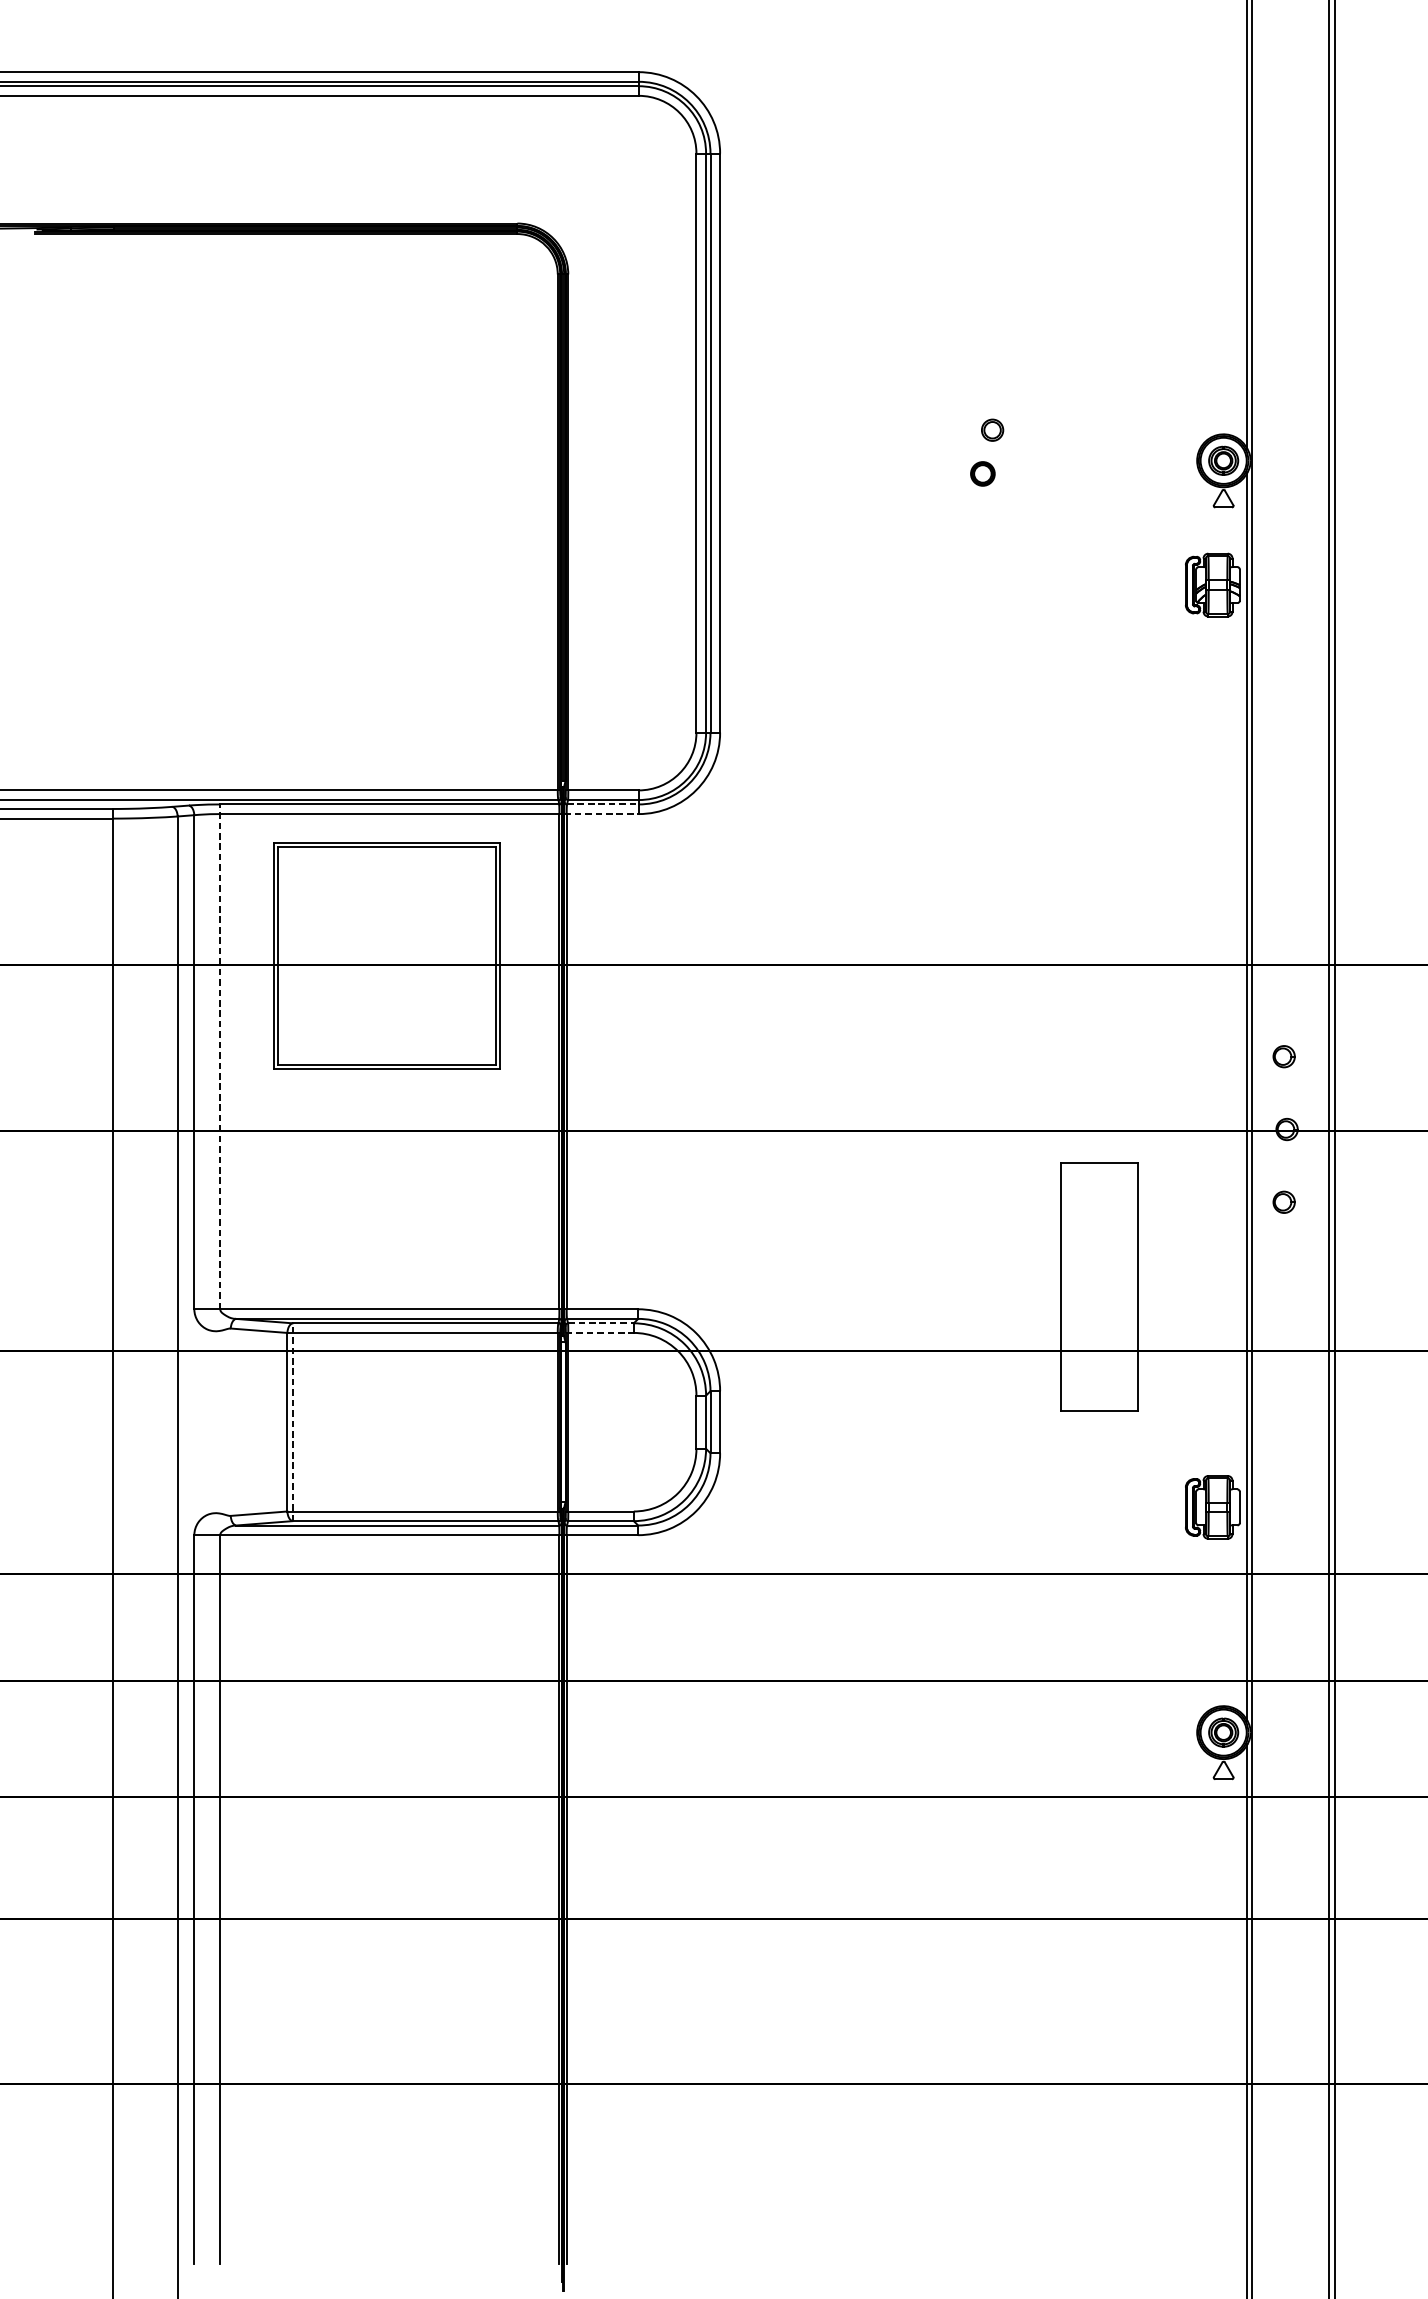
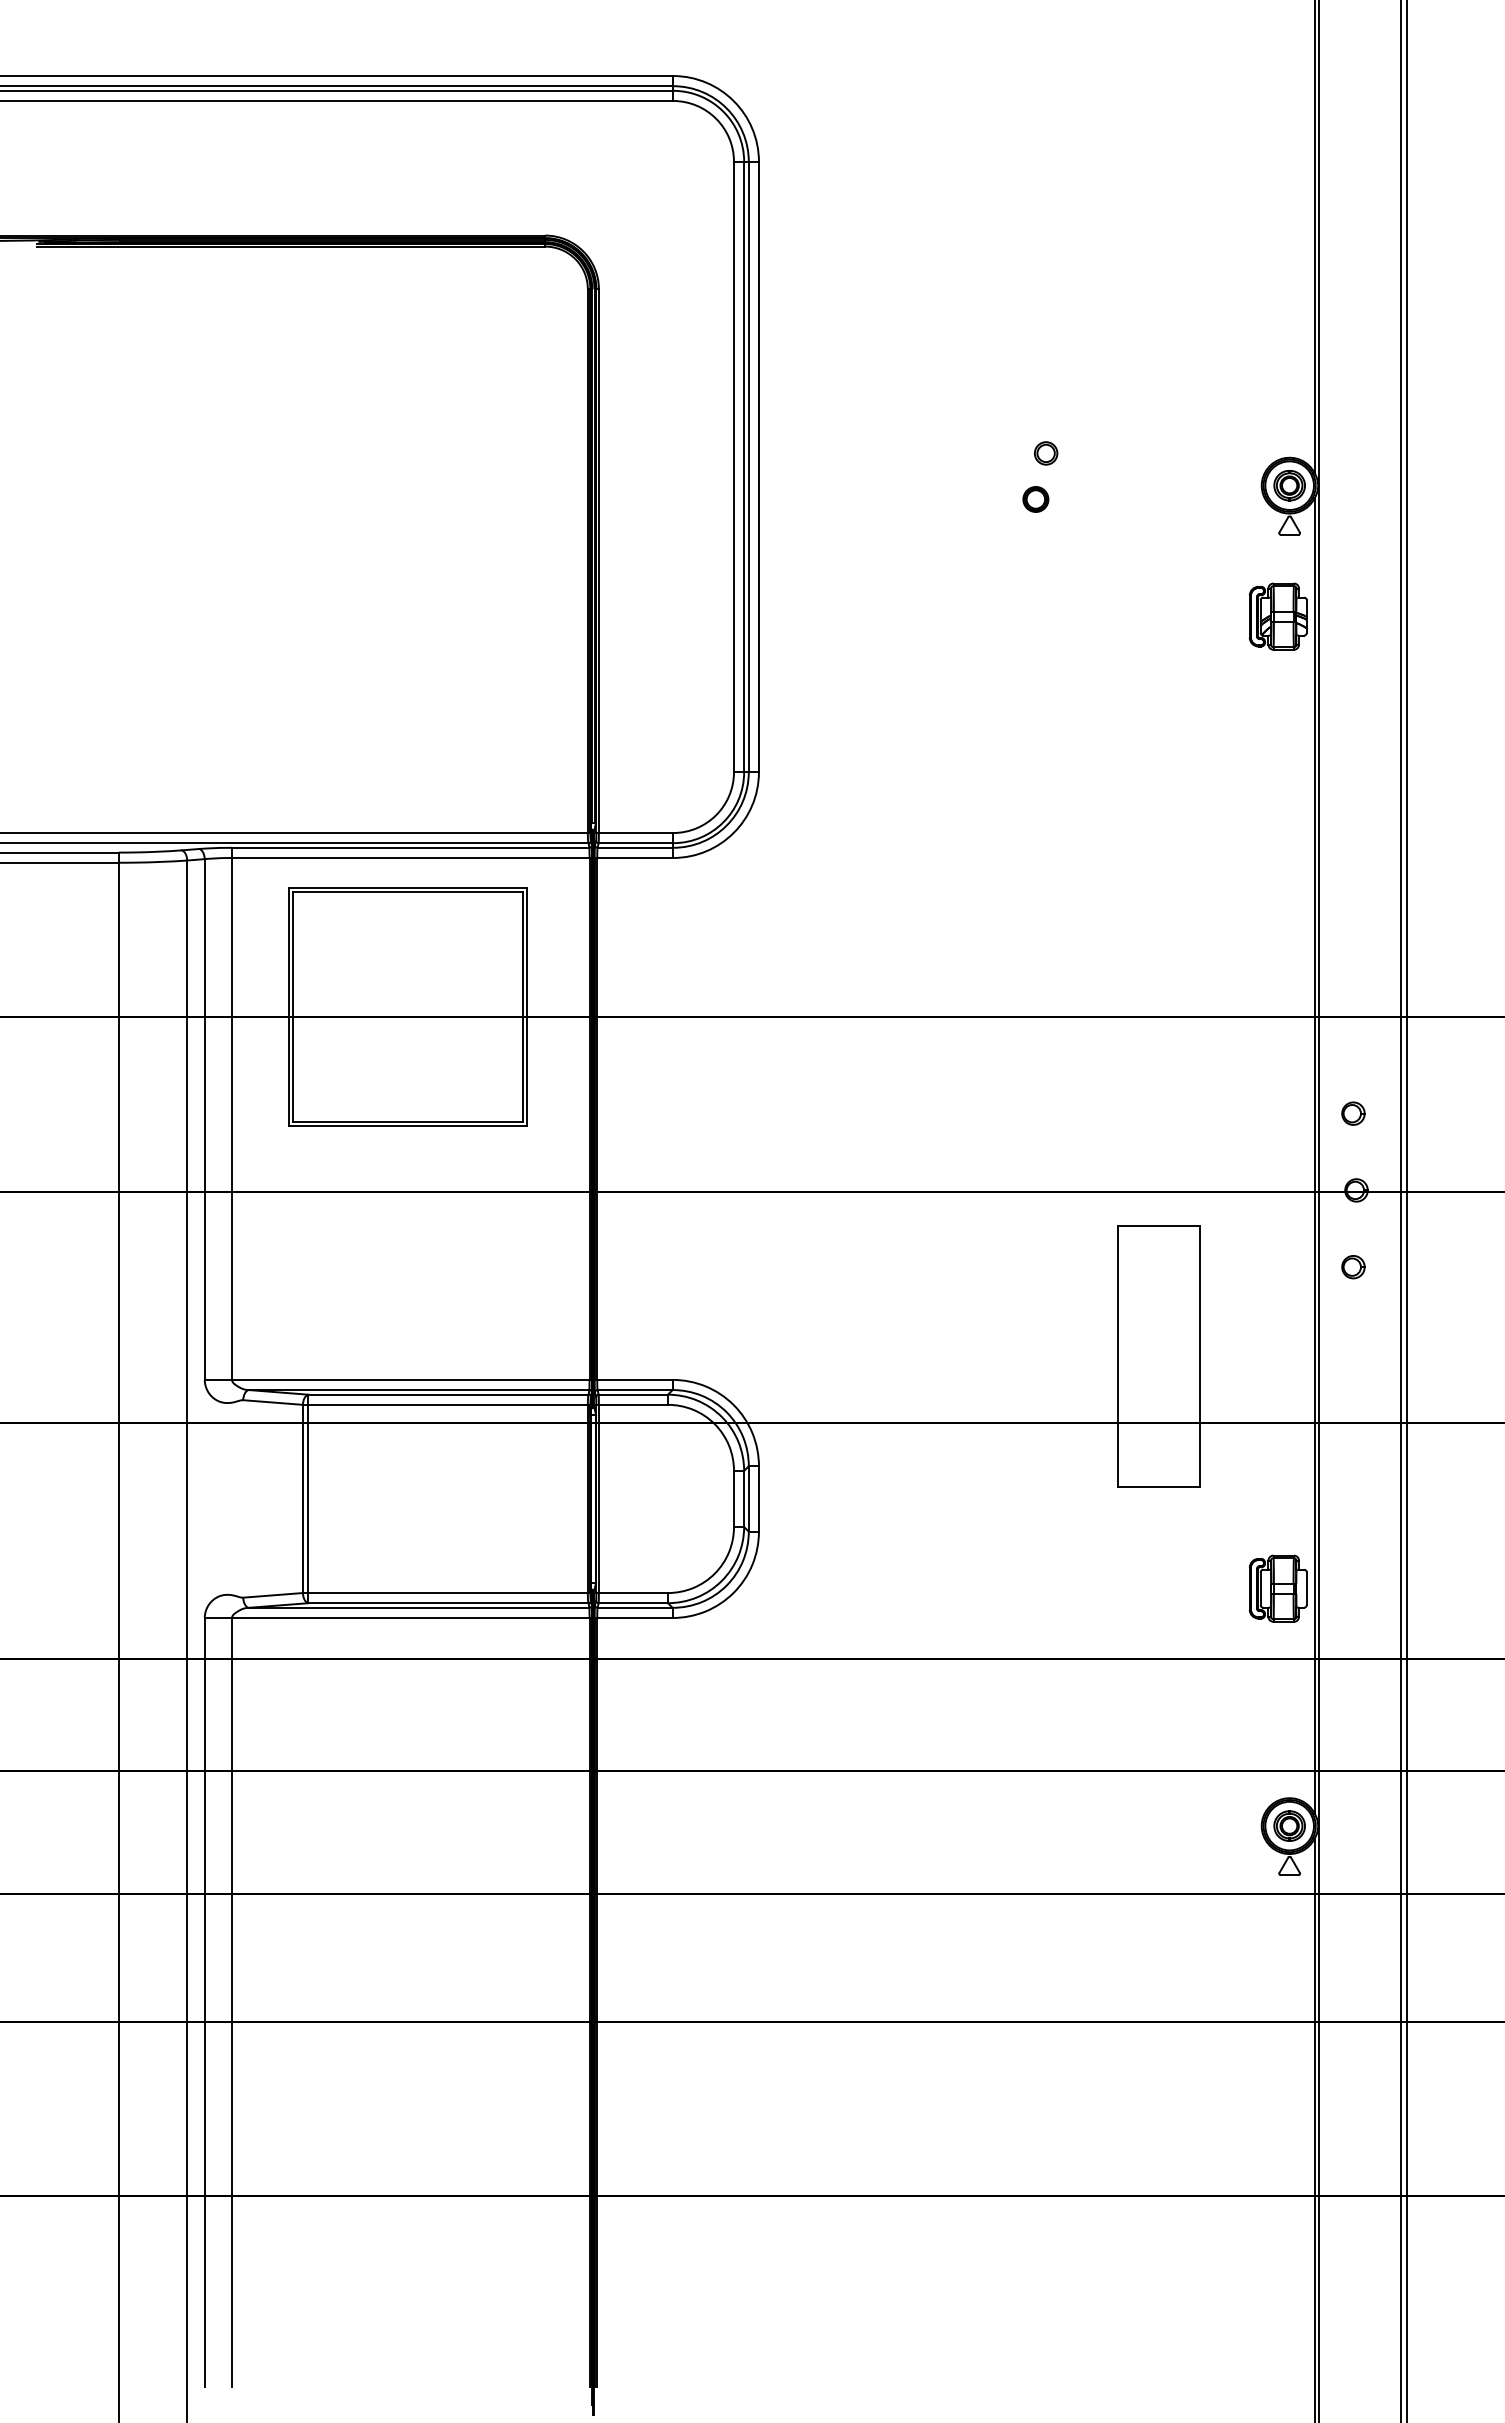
line: (602, 804) -> (635, 847), dashed -> solid
line: (602, 813) -> (634, 857), dashed -> solid
line: (220, 1056) -> (232, 1113), dashed -> solid
line: (601, 1323) -> (633, 1394), dashed -> solid
line: (600, 1332) -> (632, 1404), dashed -> solid
line: (292, 1421) -> (308, 1498), dashed -> solid

